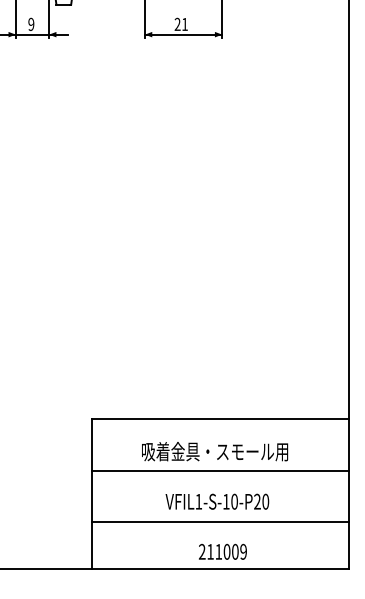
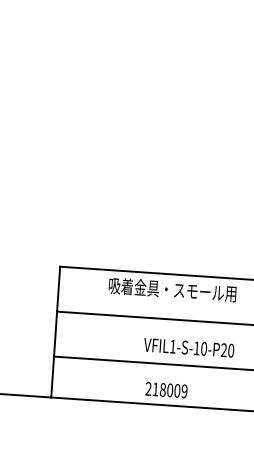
text: (215, 451) -> (173, 289), moved
text: (217, 501) -> (189, 347), moved
text: (218, 551) -> (162, 389), 211009 -> 218009

